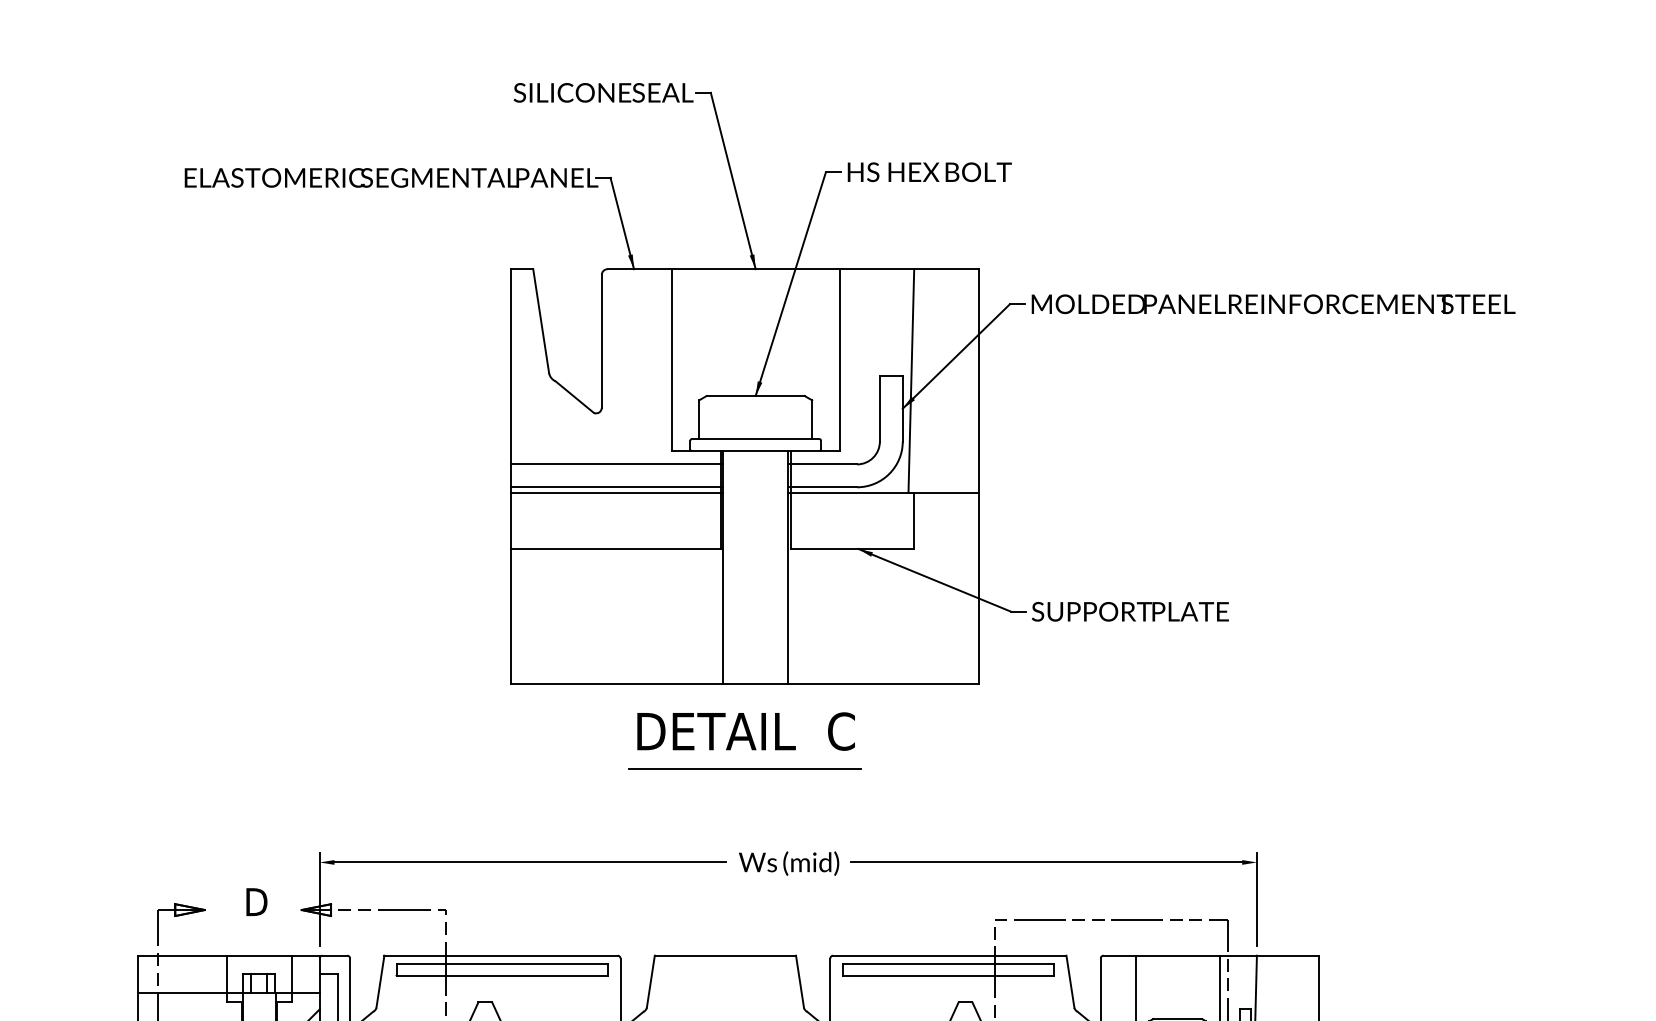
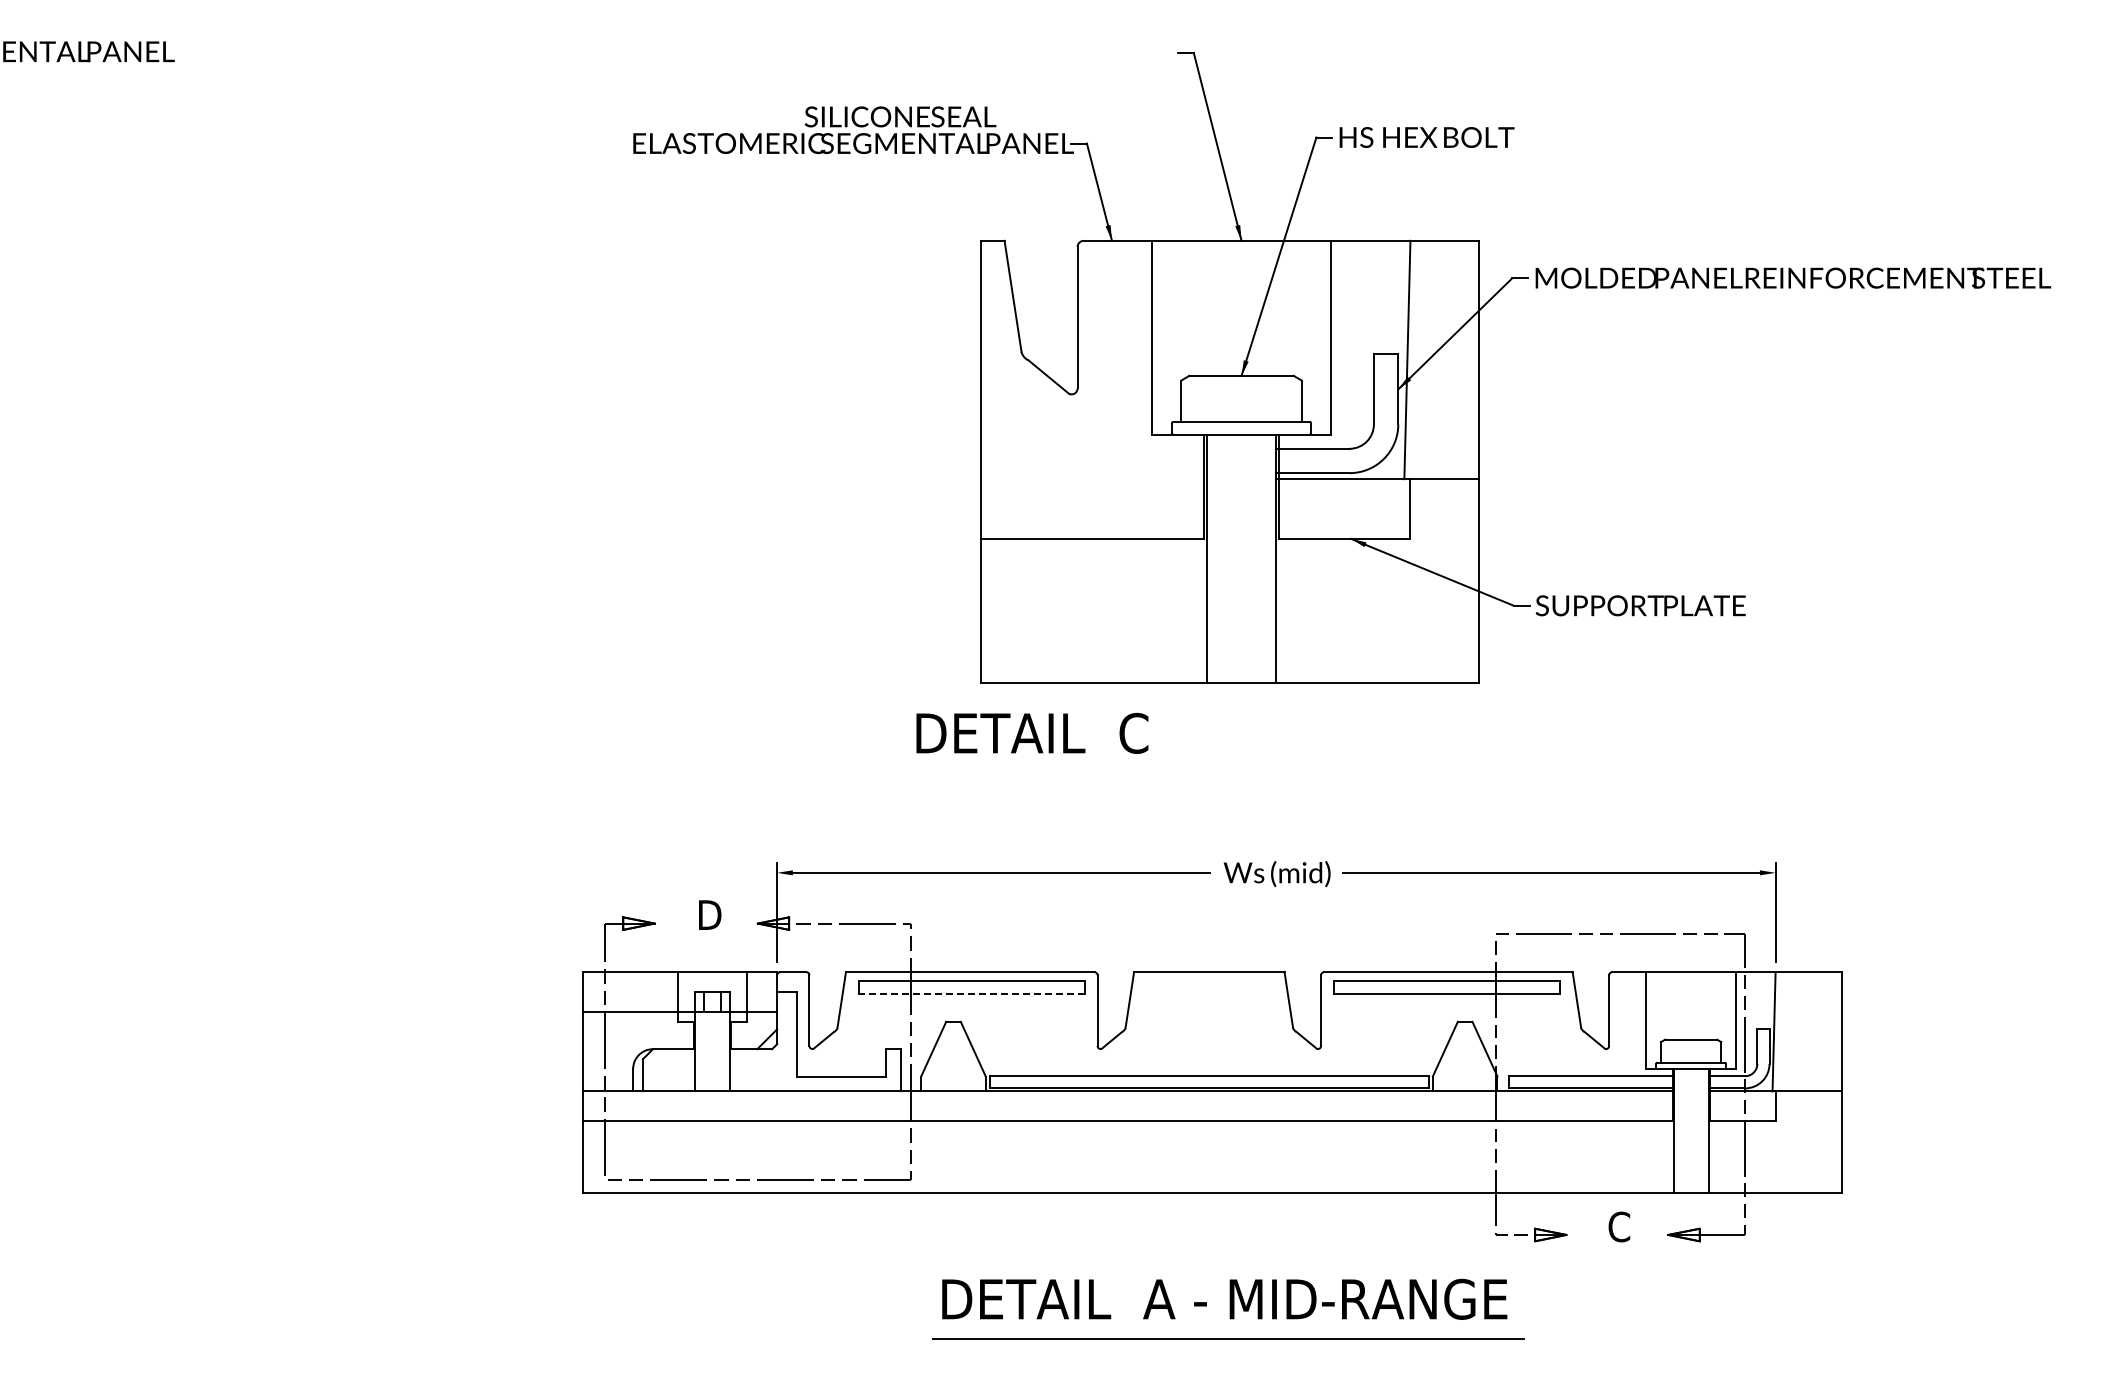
text: (603, 92) -> (900, 116), moved
line: (616, 464) -> (1093, 448), removed
line: (616, 487) -> (1093, 473), removed
line: (616, 493) -> (1093, 479), removed
text: (746, 730) -> (1032, 732), moved
line: (744, 768) -> (1229, 772), removed
line: (502, 975) -> (971, 993), solid -> dashed

